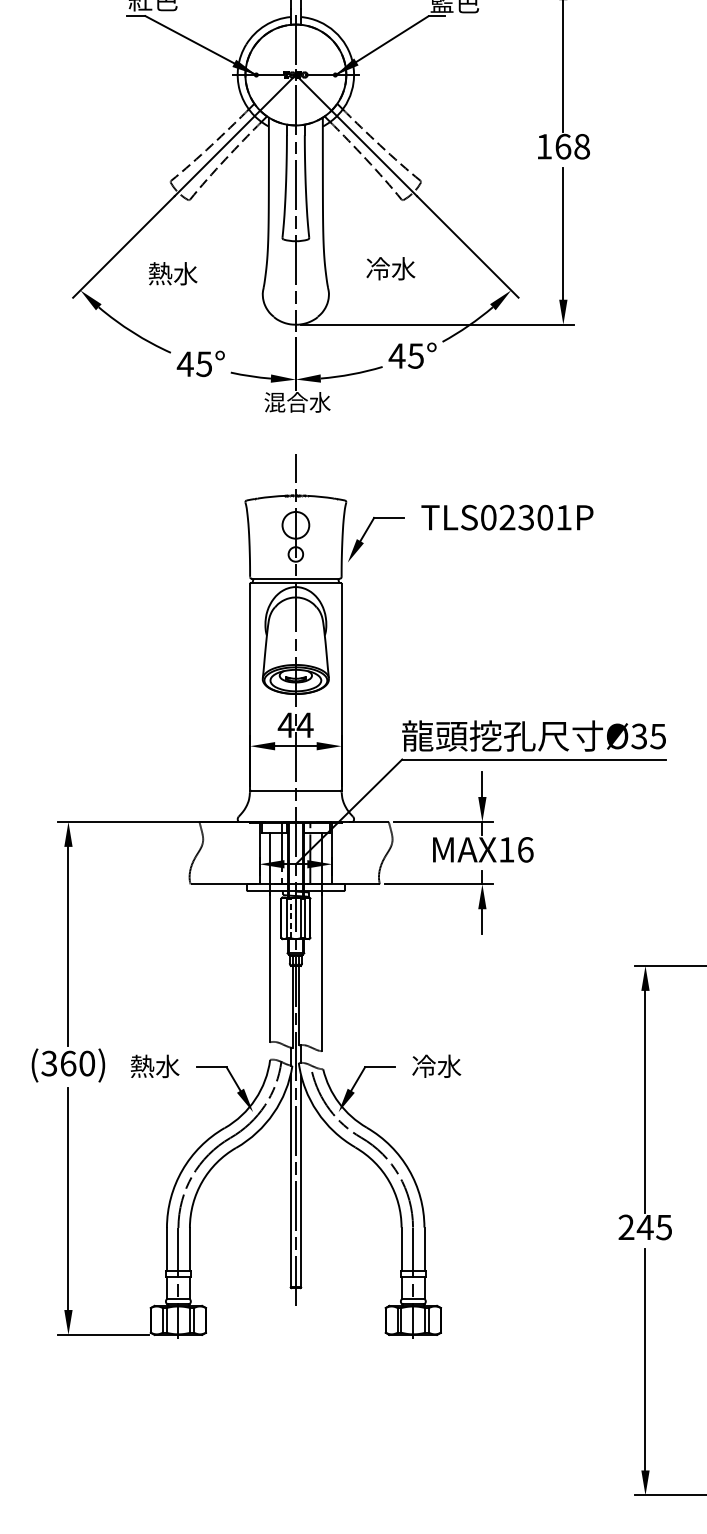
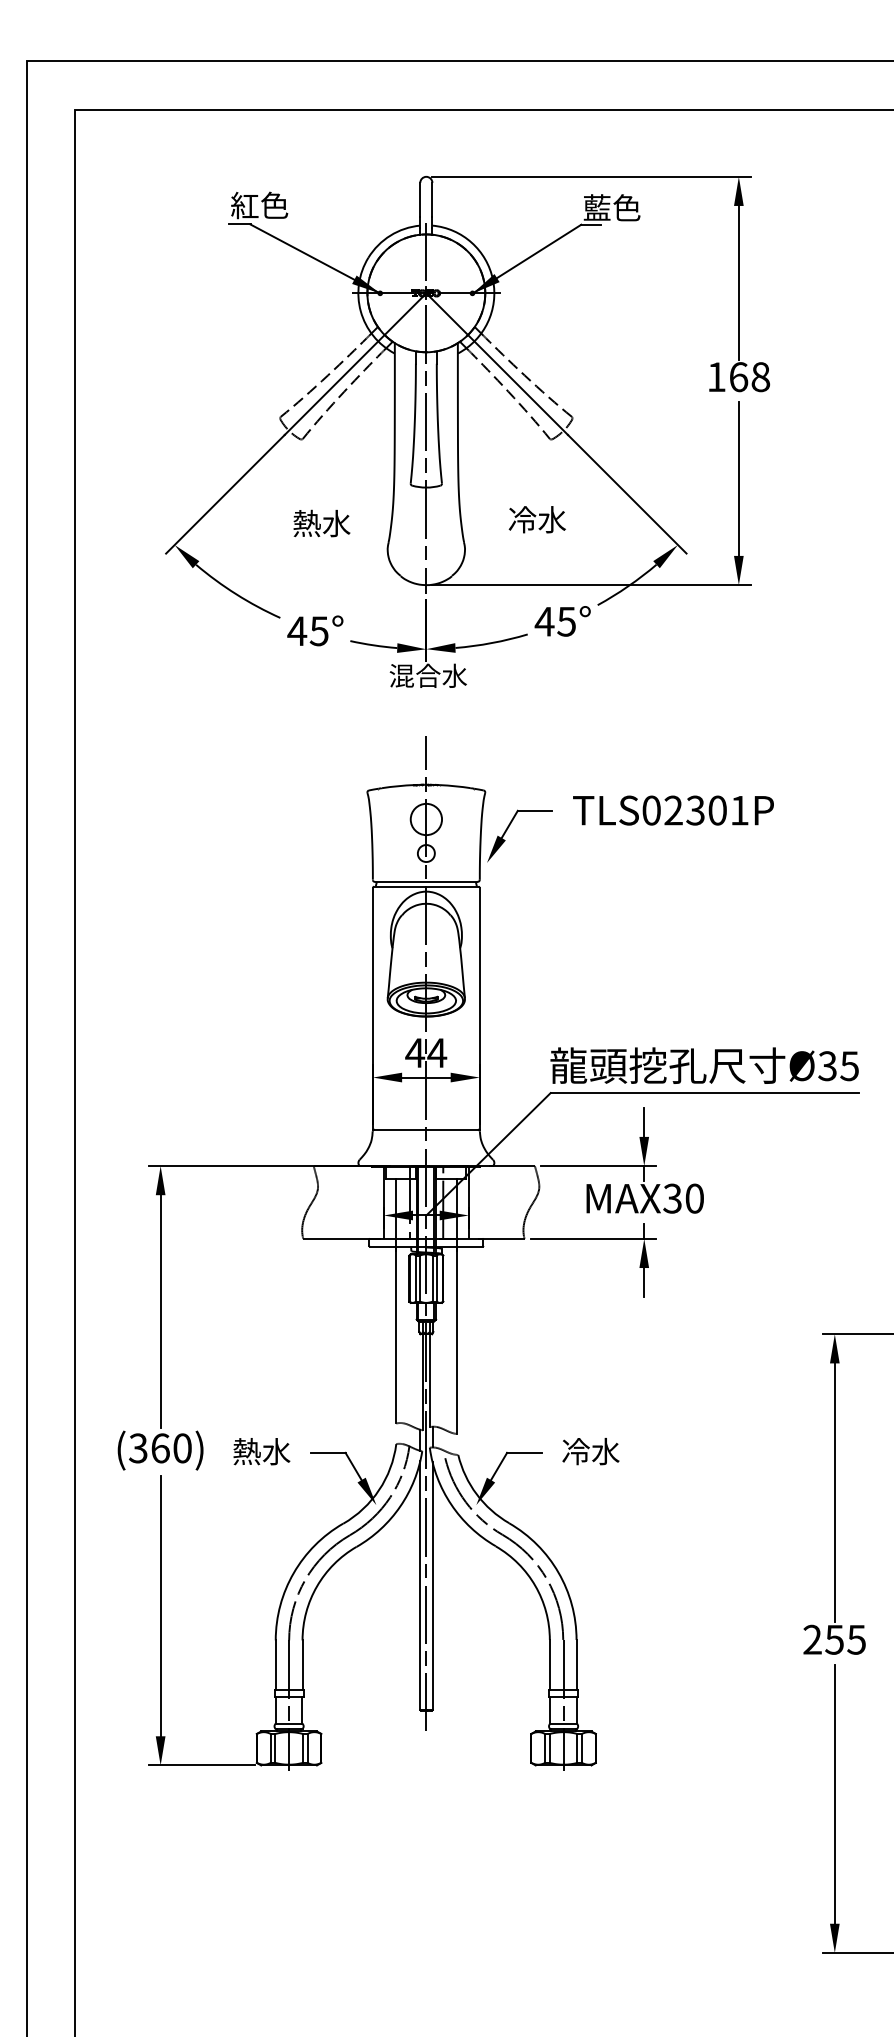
text: (172, 273) -> (321, 523), moved
text: (515, 849) -> (683, 1198), MAX16 -> MAX30
line: (290, 918) -> (420, 1278), dashed -> solid
text: (645, 1227) -> (834, 1639), 245 -> 255

